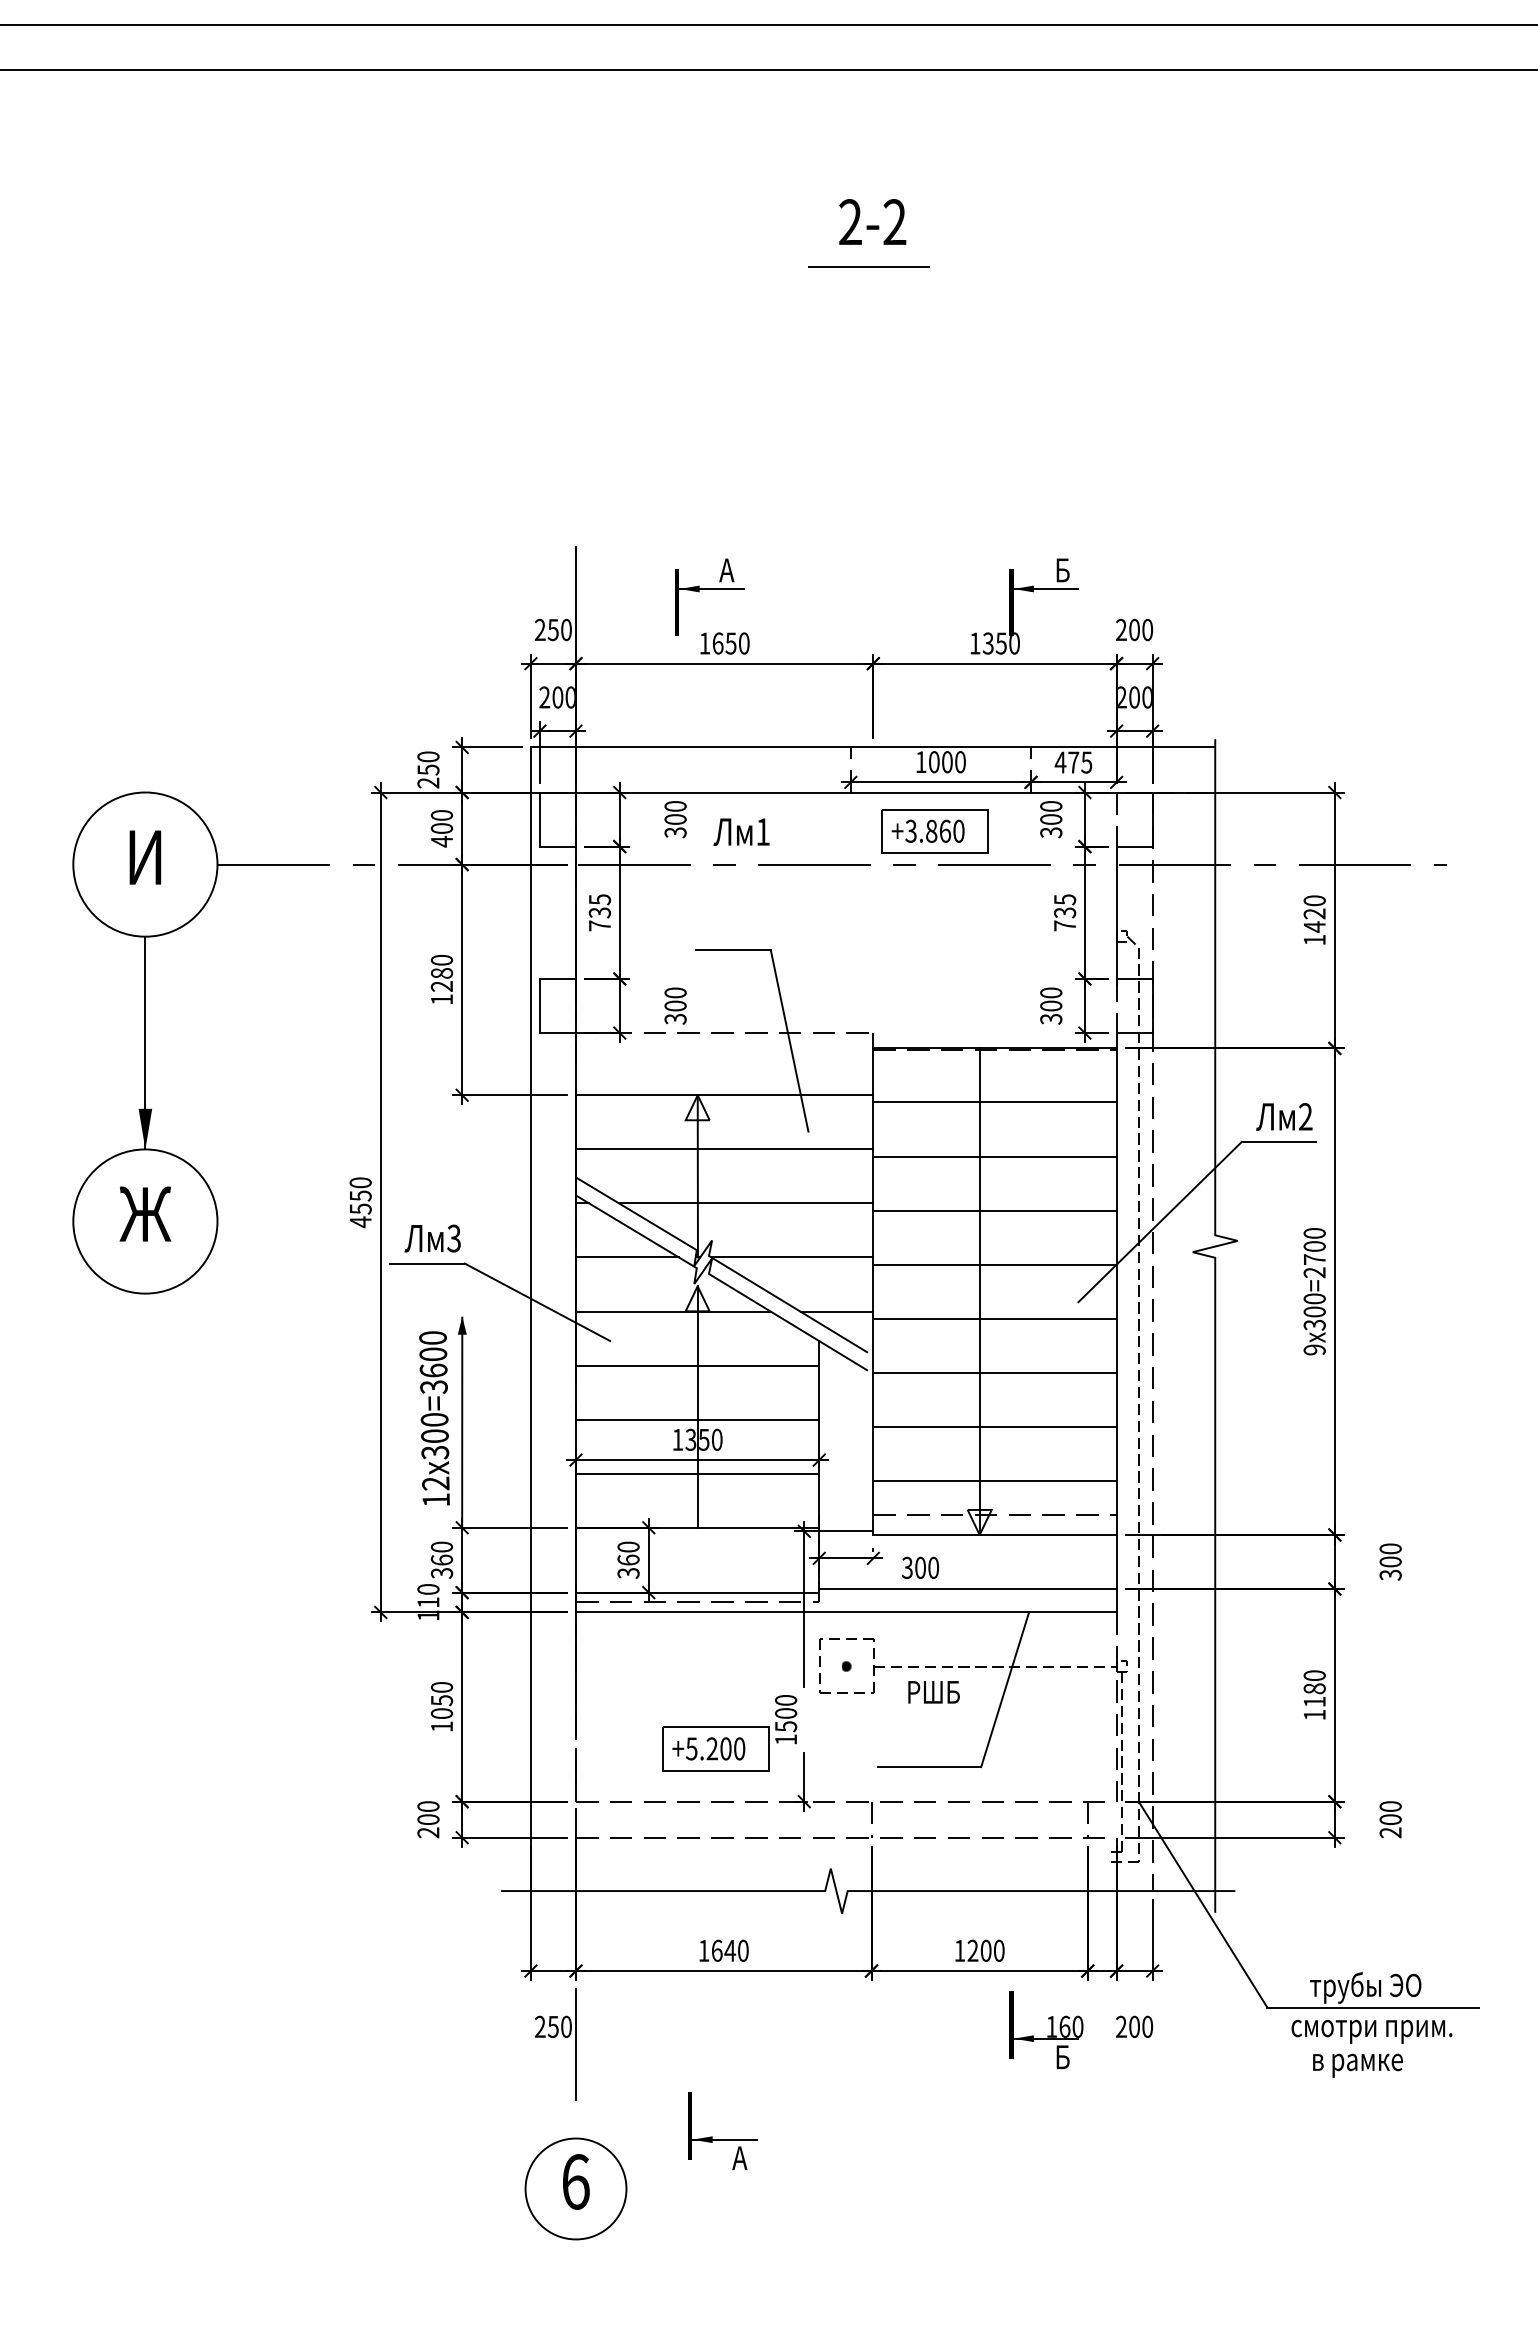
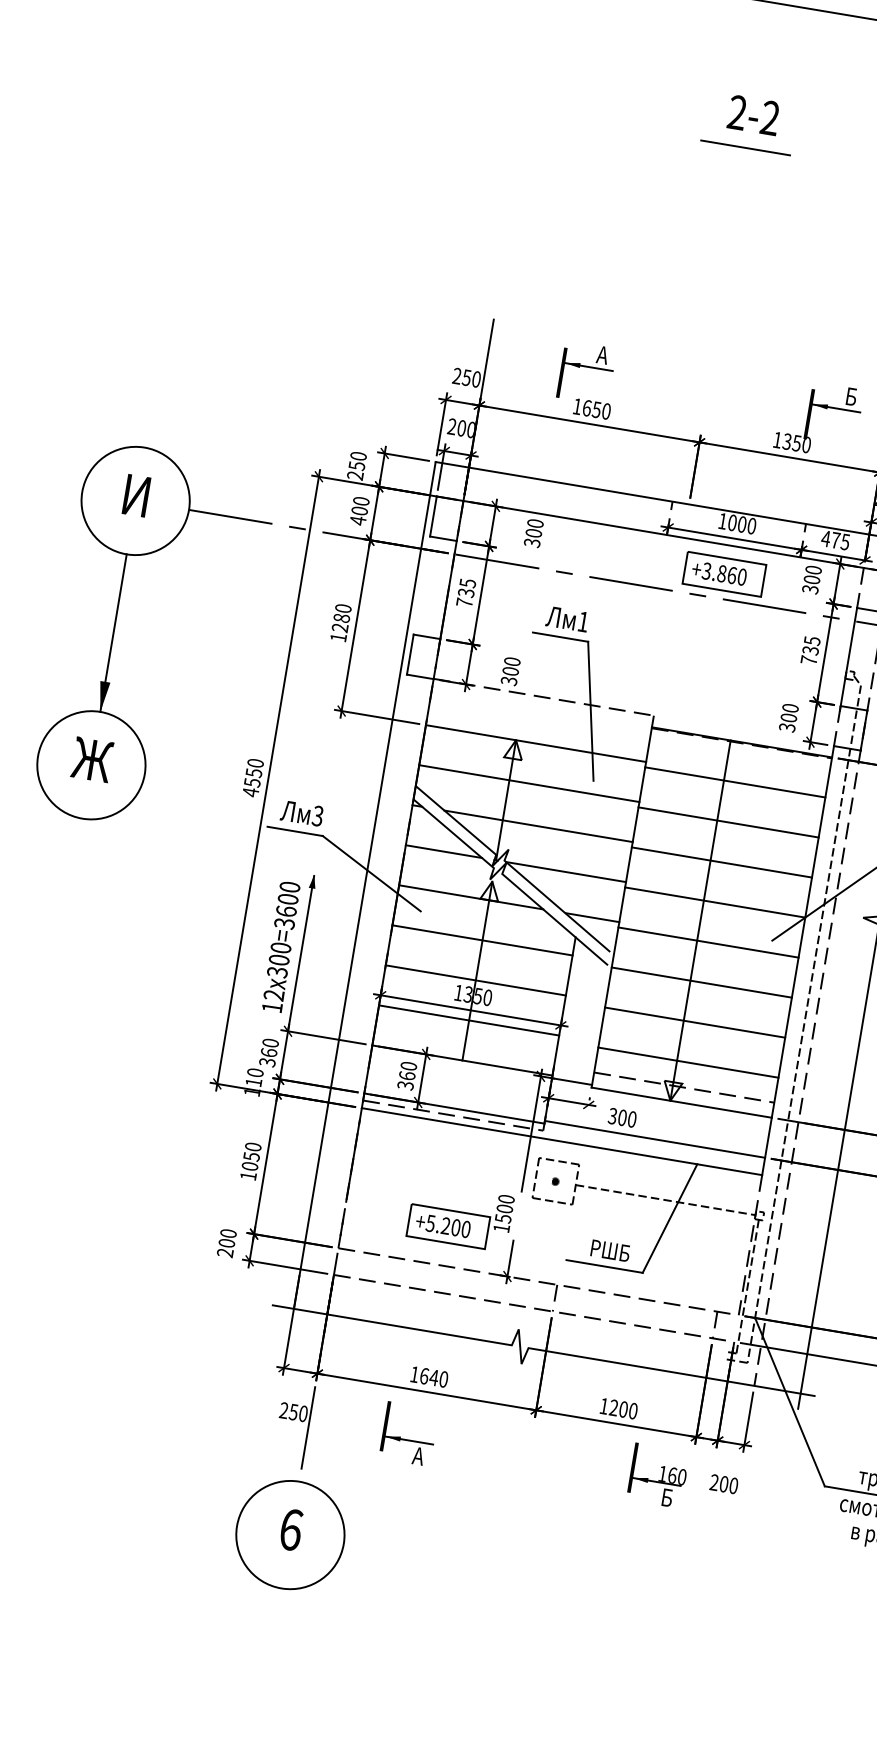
text: (741, 831) -> (567, 618), moved
text: (933, 1692) -> (610, 1250), moved
part: (722, 2139) -> (407, 1440), moved
circle: (575, 2188) -> (290, 1534), size x1.43

